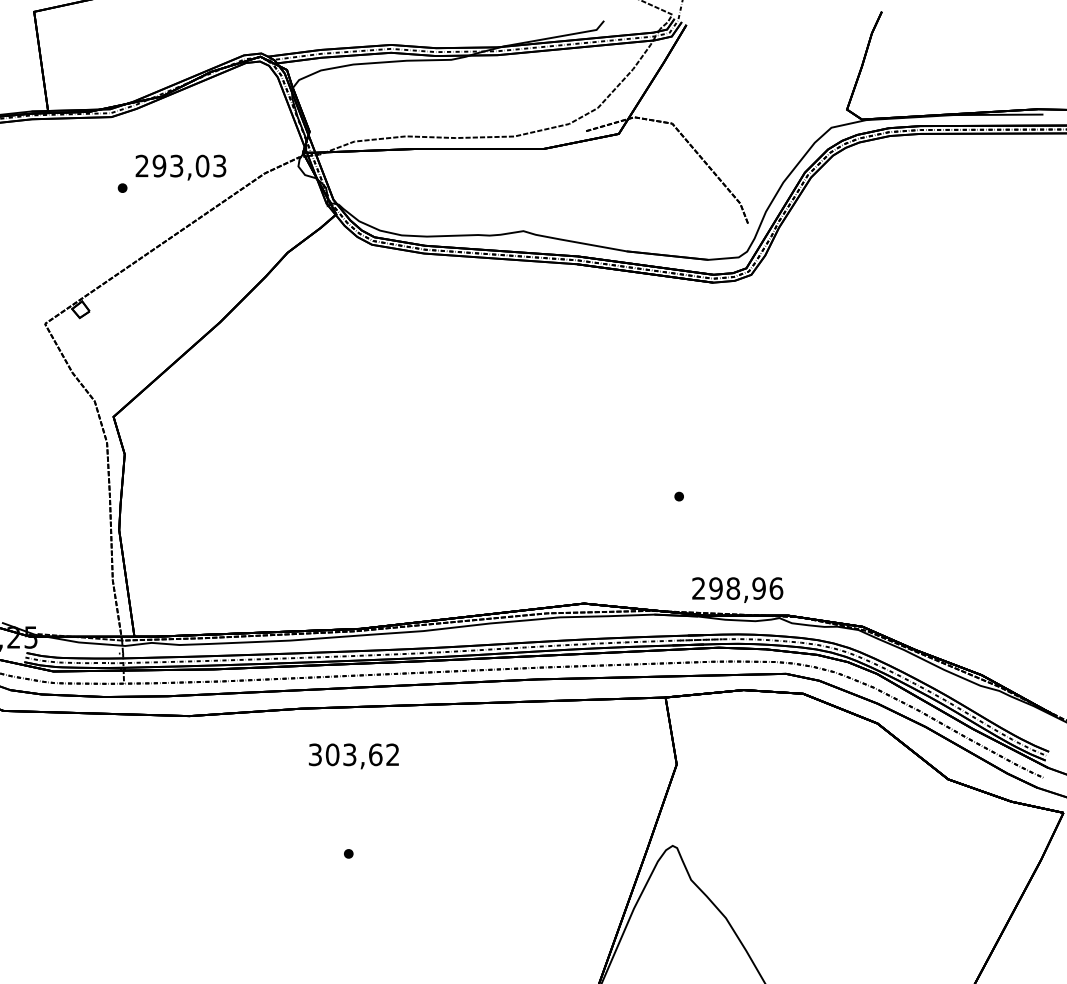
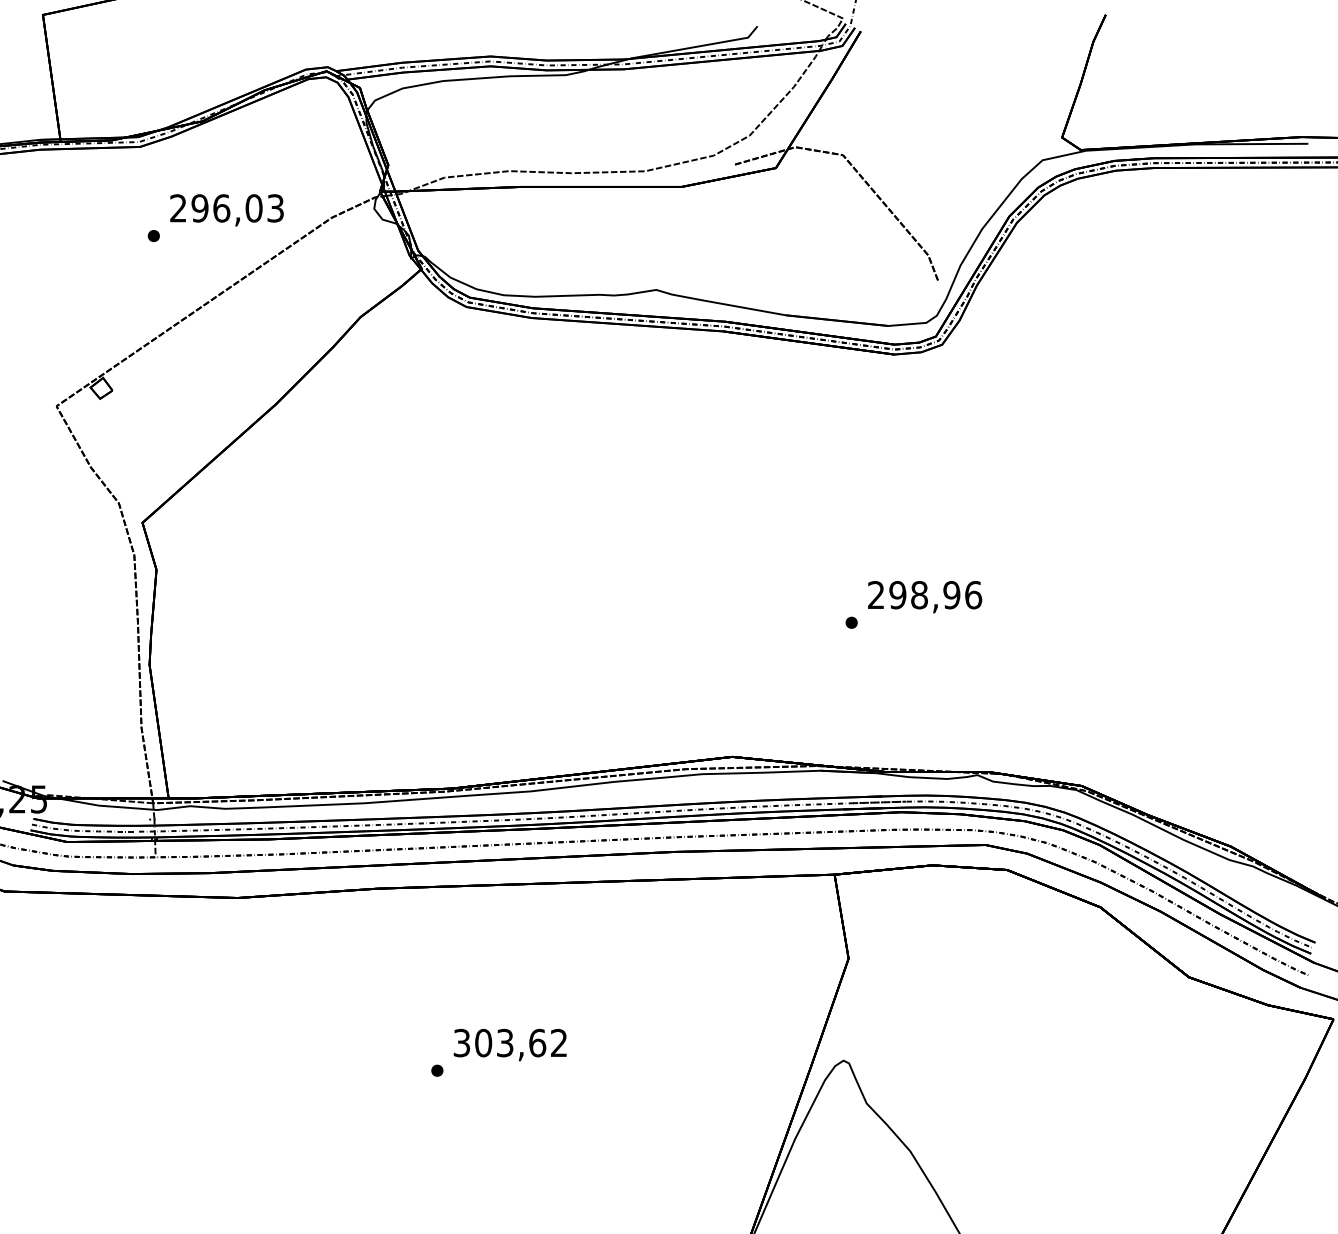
text: (176, 165) -> (221, 207), 293,03 -> 296,03
text: (737, 589) -> (924, 596), moved
text: (353, 756) -> (509, 1045), moved

